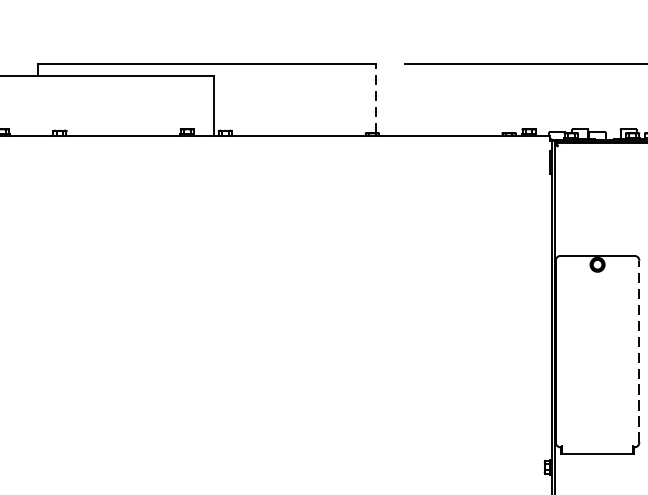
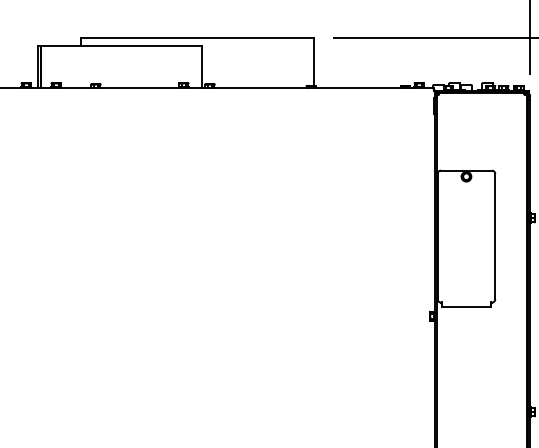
line: (375, 99) -> (313, 62), dashed -> solid
line: (639, 351) -> (495, 236), dashed -> solid

